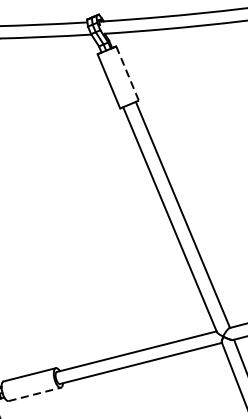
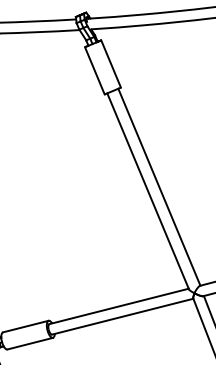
line: (128, 74) -> (111, 64), dashed -> solid
line: (35, 394) -> (30, 343), dashed -> solid

